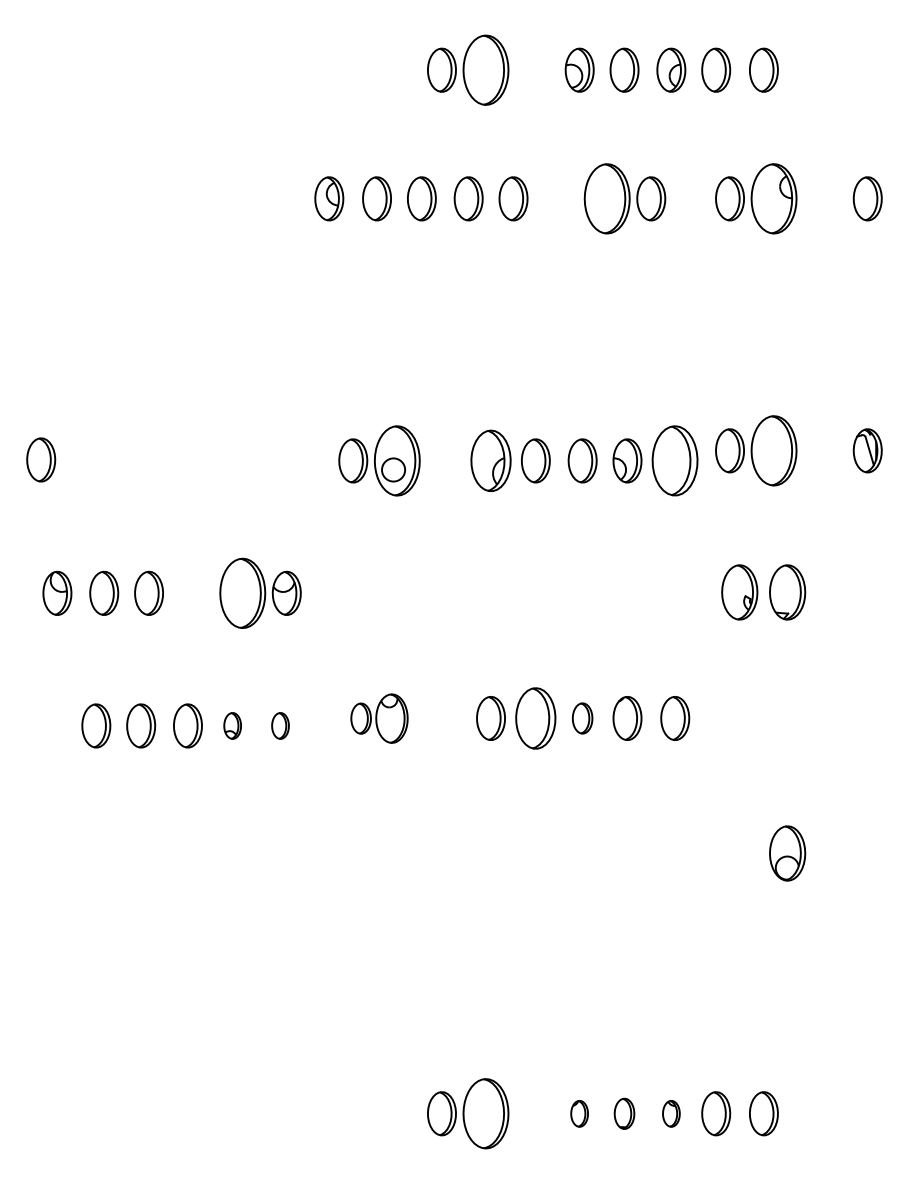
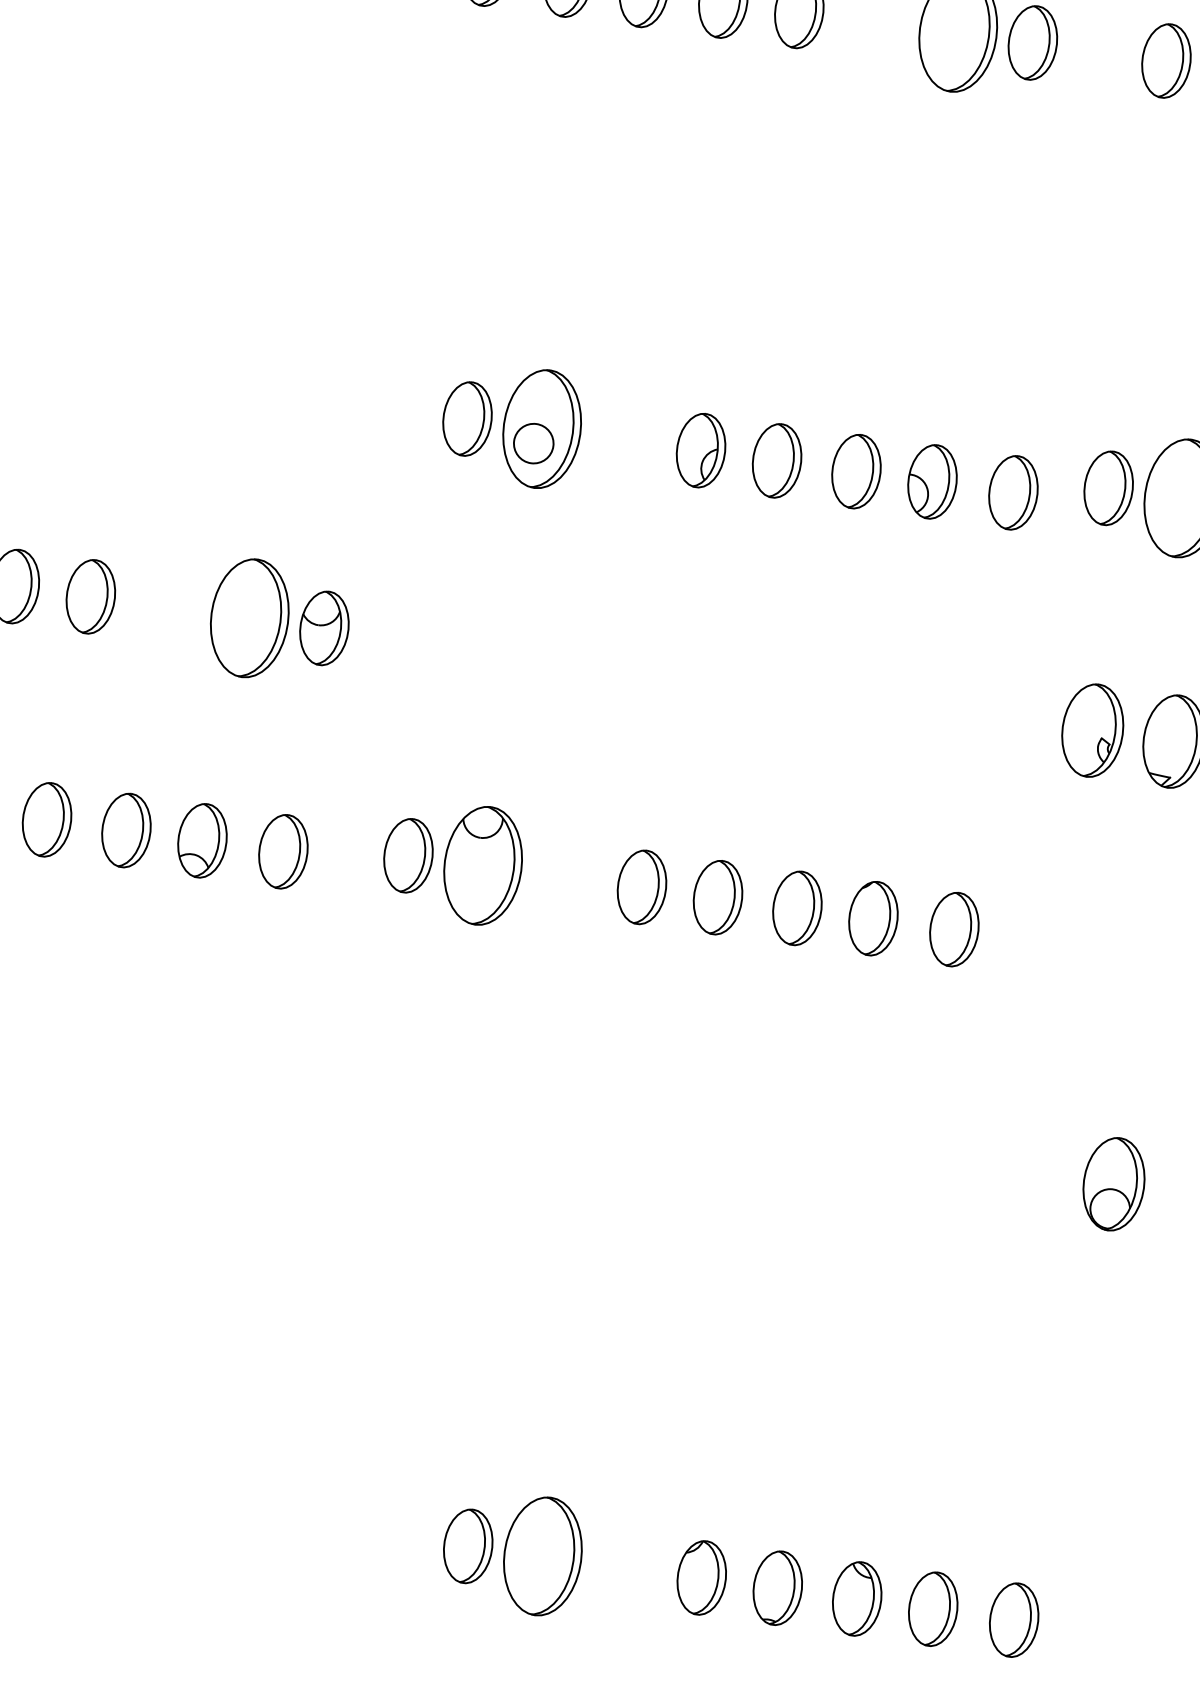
part: (490, 460) -> (700, 449), size x0.71
part: (675, 460) -> (1013, 492), size x0.62
part: (379, 718) -> (452, 861), size x1.43
part: (535, 718) -> (717, 897), size x0.71
part: (582, 718) -> (797, 908), size x1.43
part: (232, 725) -> (202, 839), size x1.67
part: (280, 725) -> (283, 850), size x1.67
part: (579, 1113) -> (701, 1577), size x1.67
part: (624, 1113) -> (777, 1587), size x1.43
part: (671, 1113) -> (857, 1598), size x1.67

